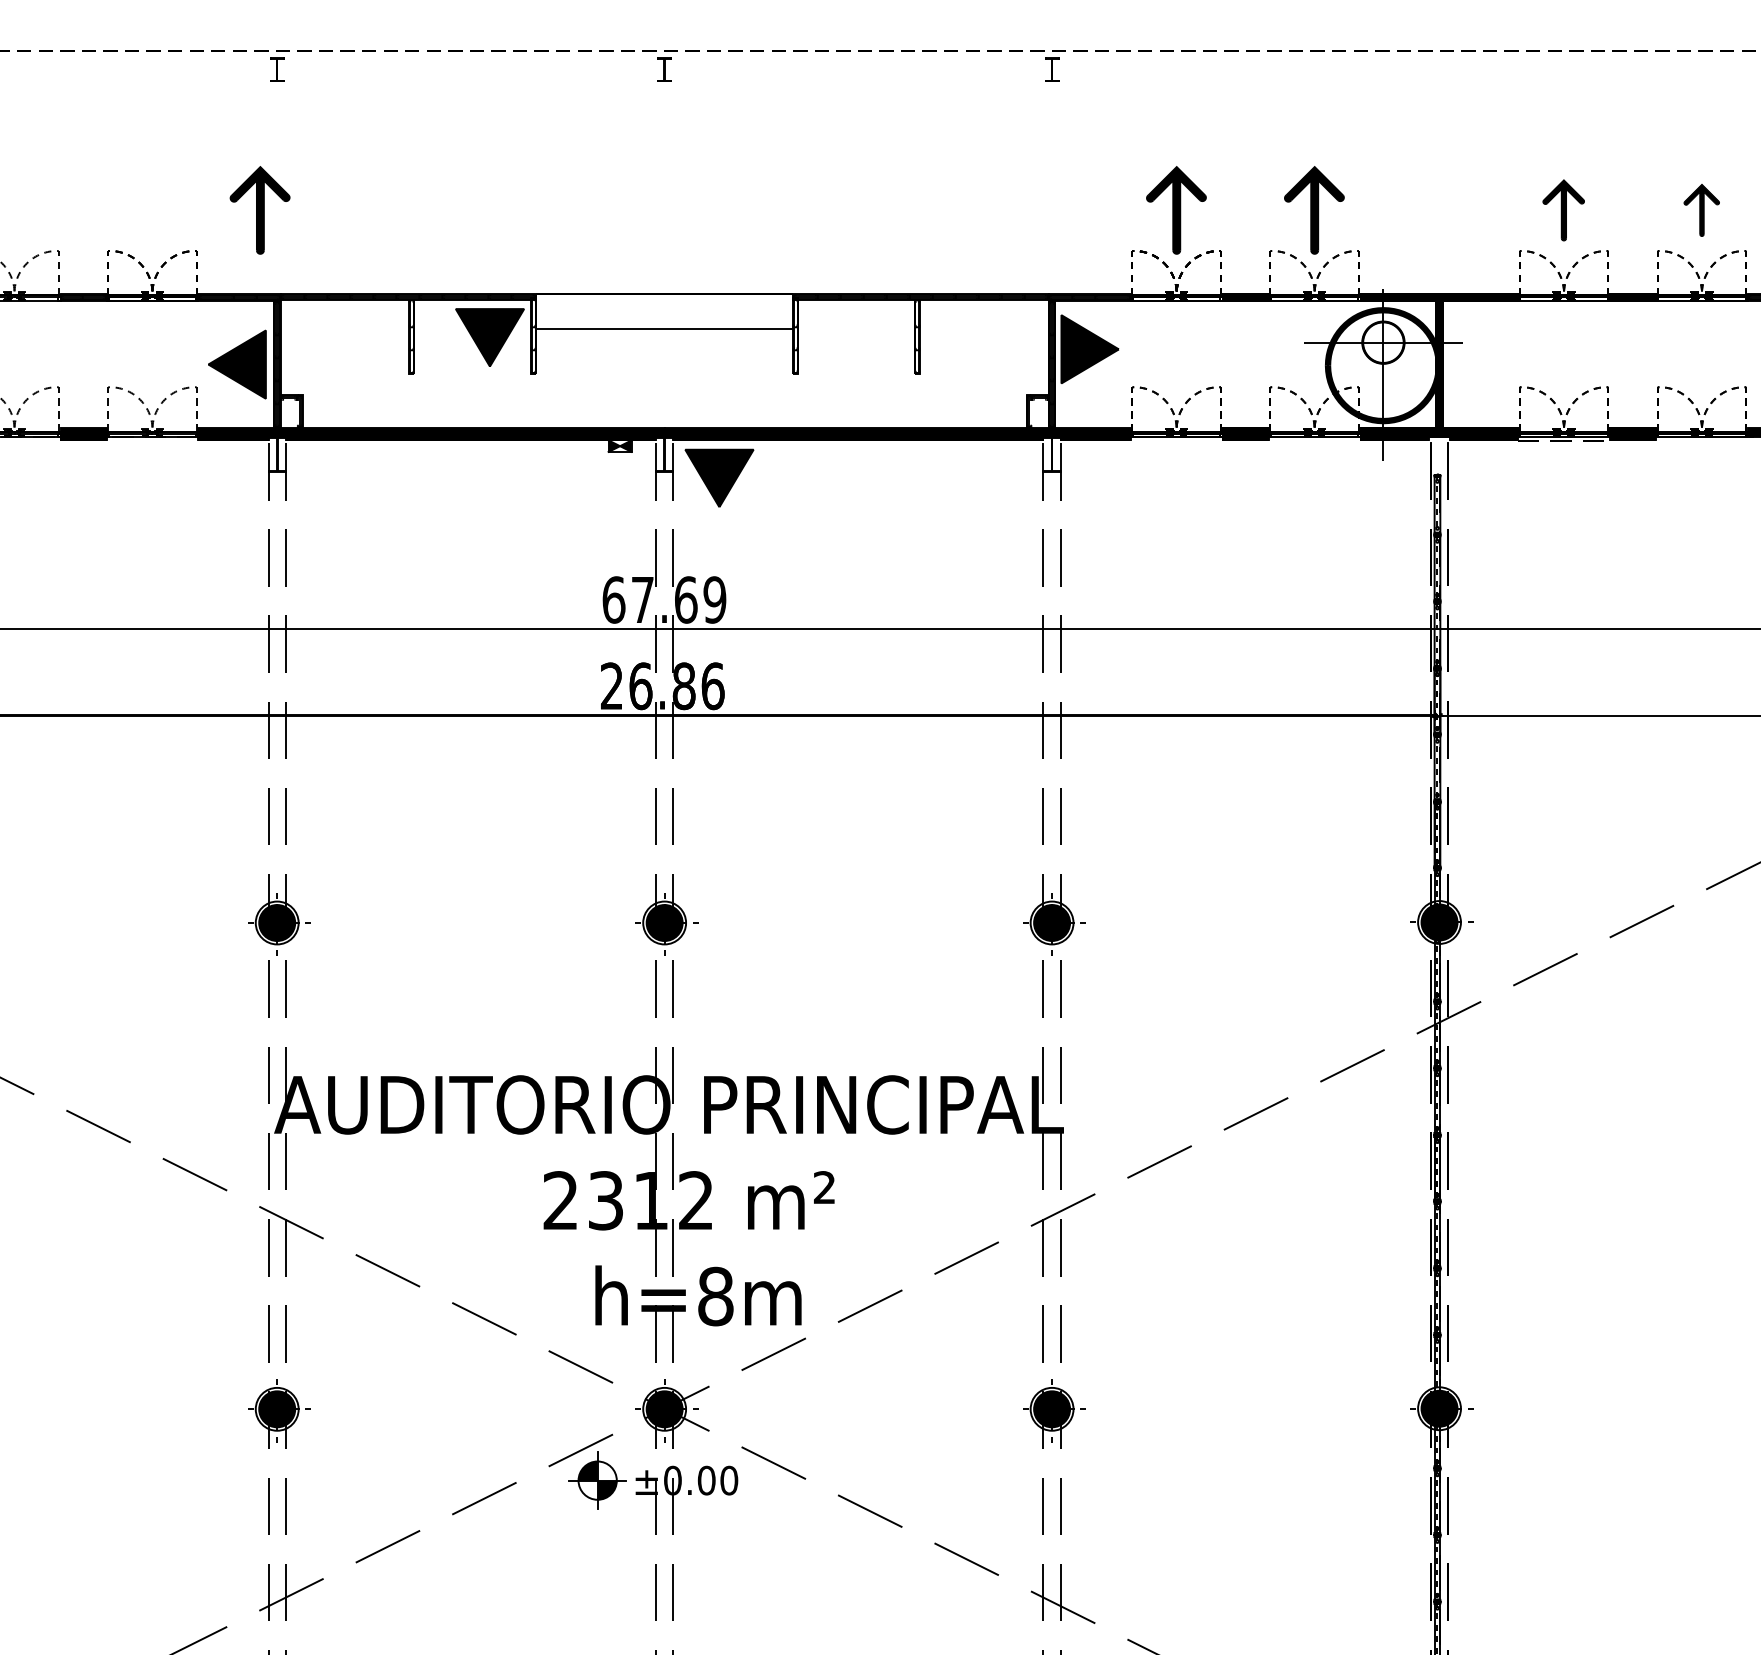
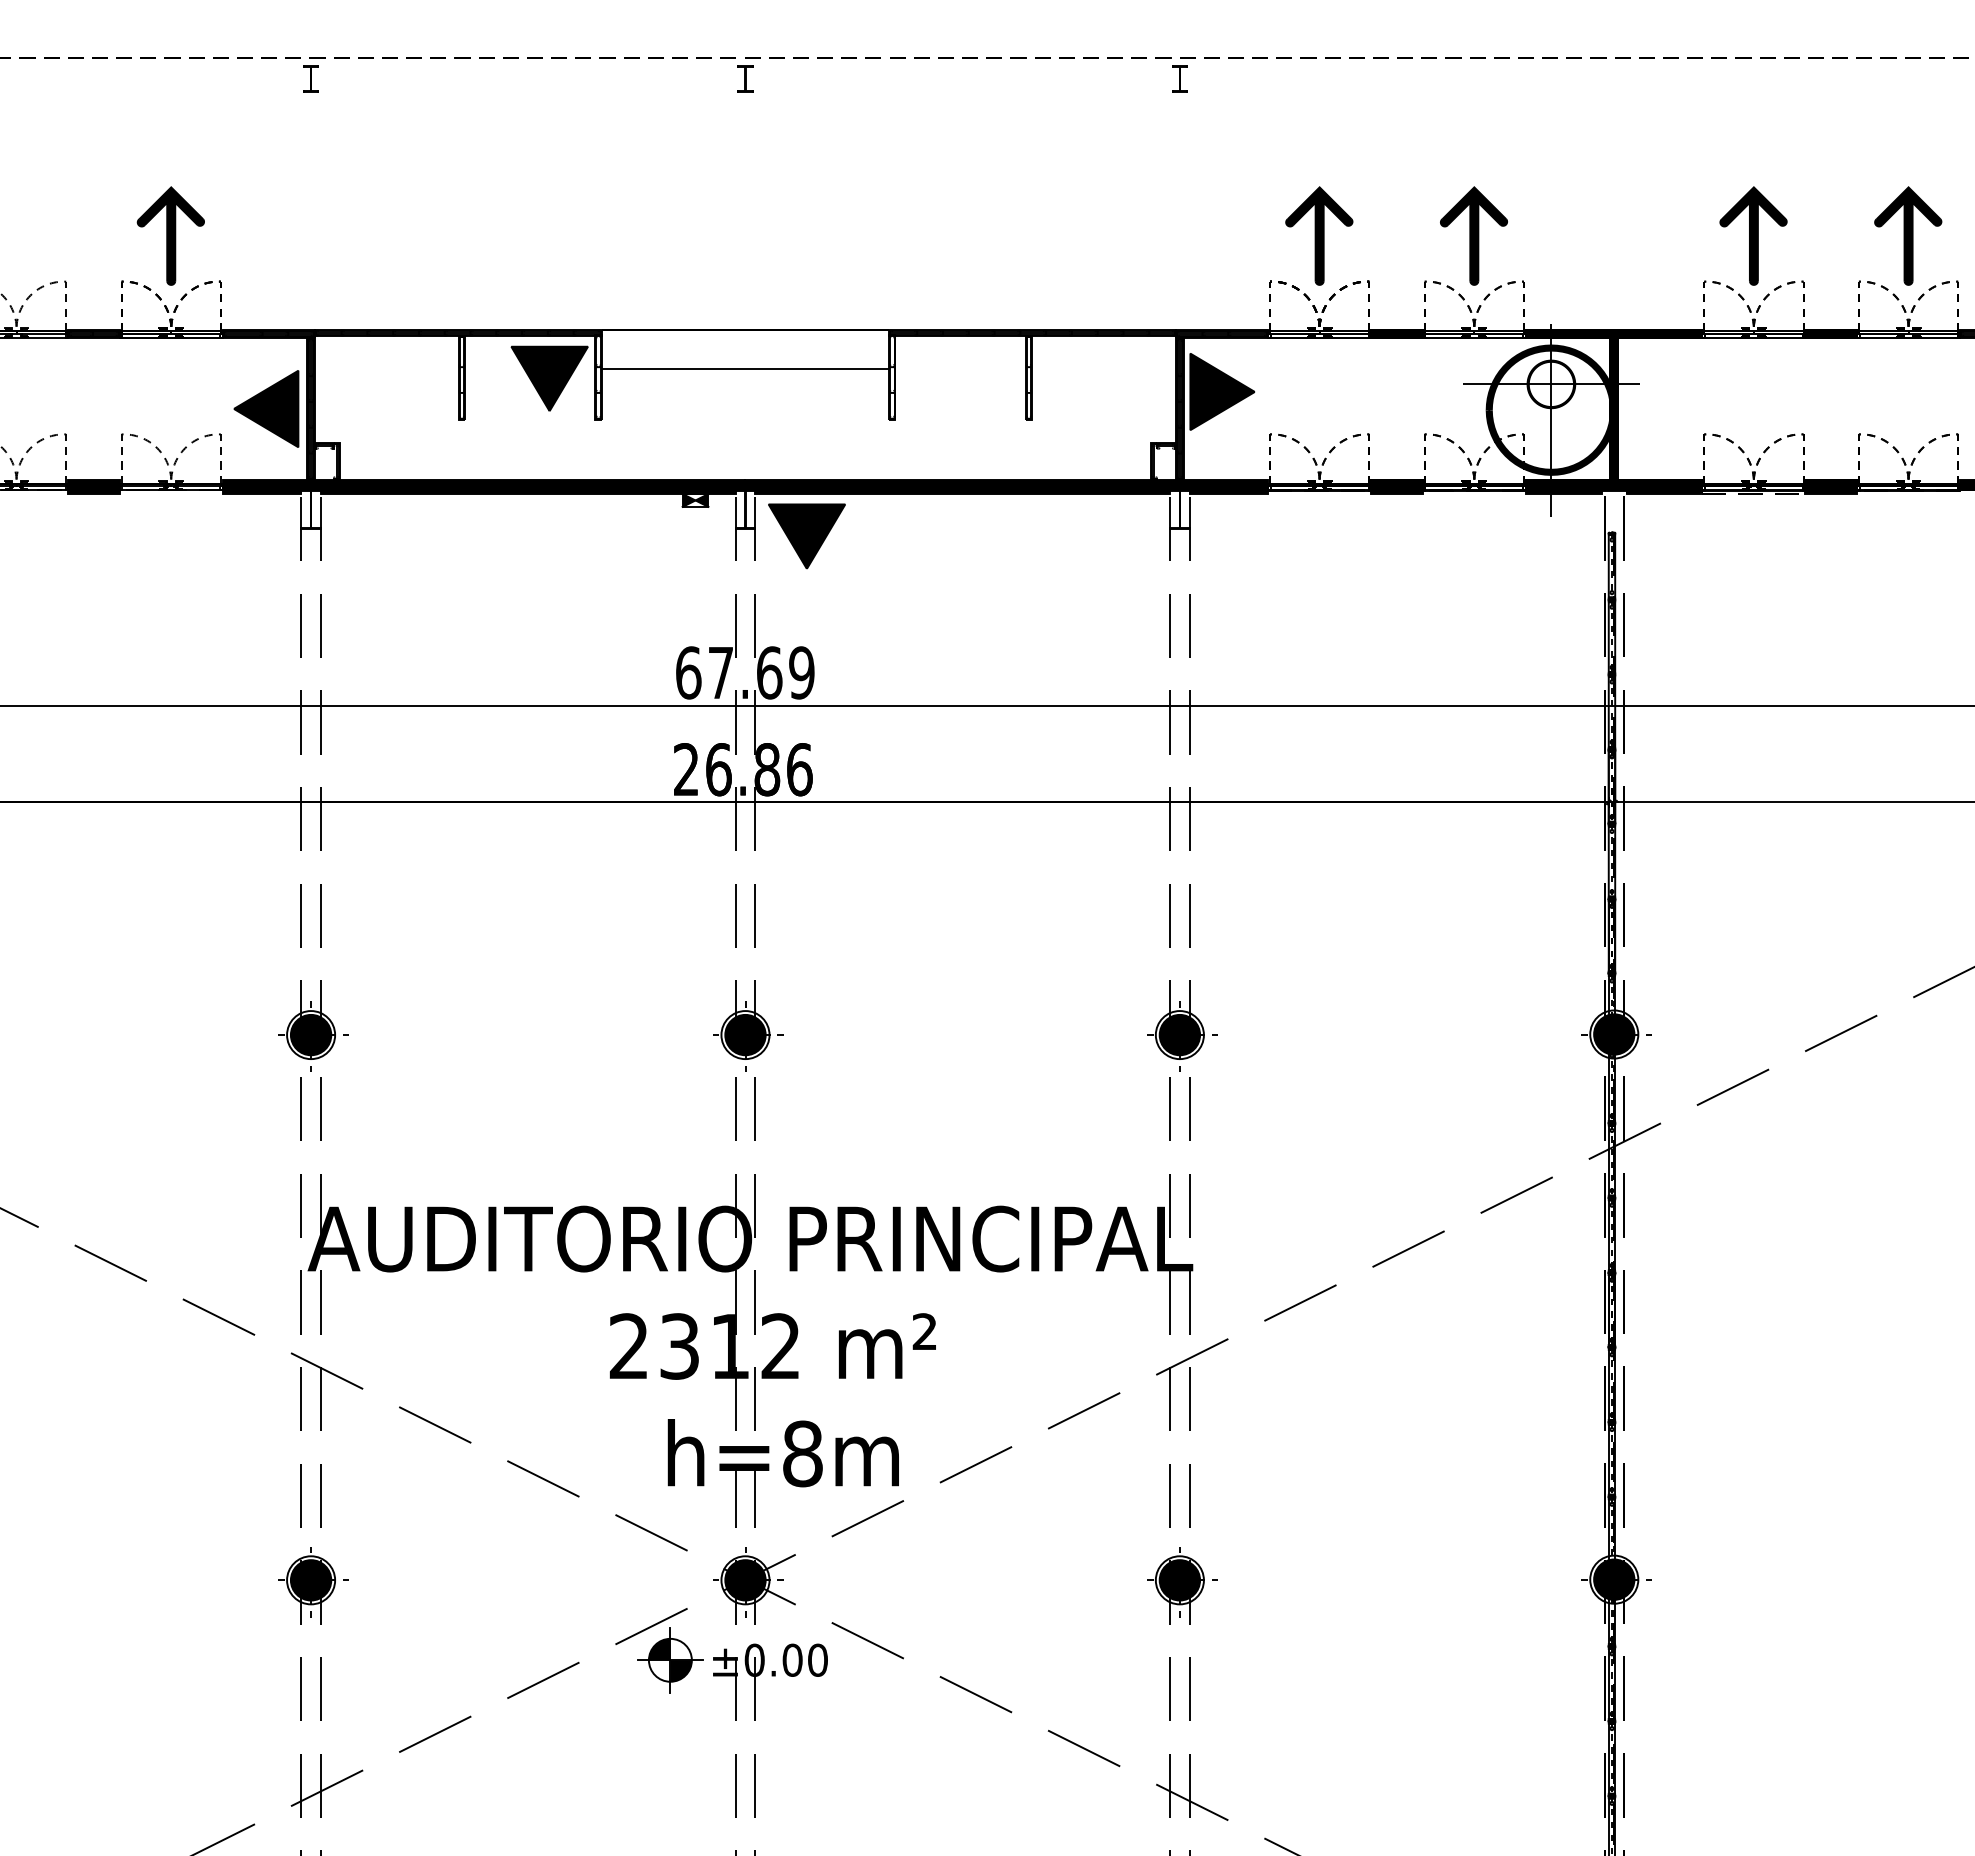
part: (259, 209) -> (170, 235), moved
part: (1563, 209) -> (1753, 235), size x1.43
part: (1701, 209) -> (1908, 235), size x1.67

